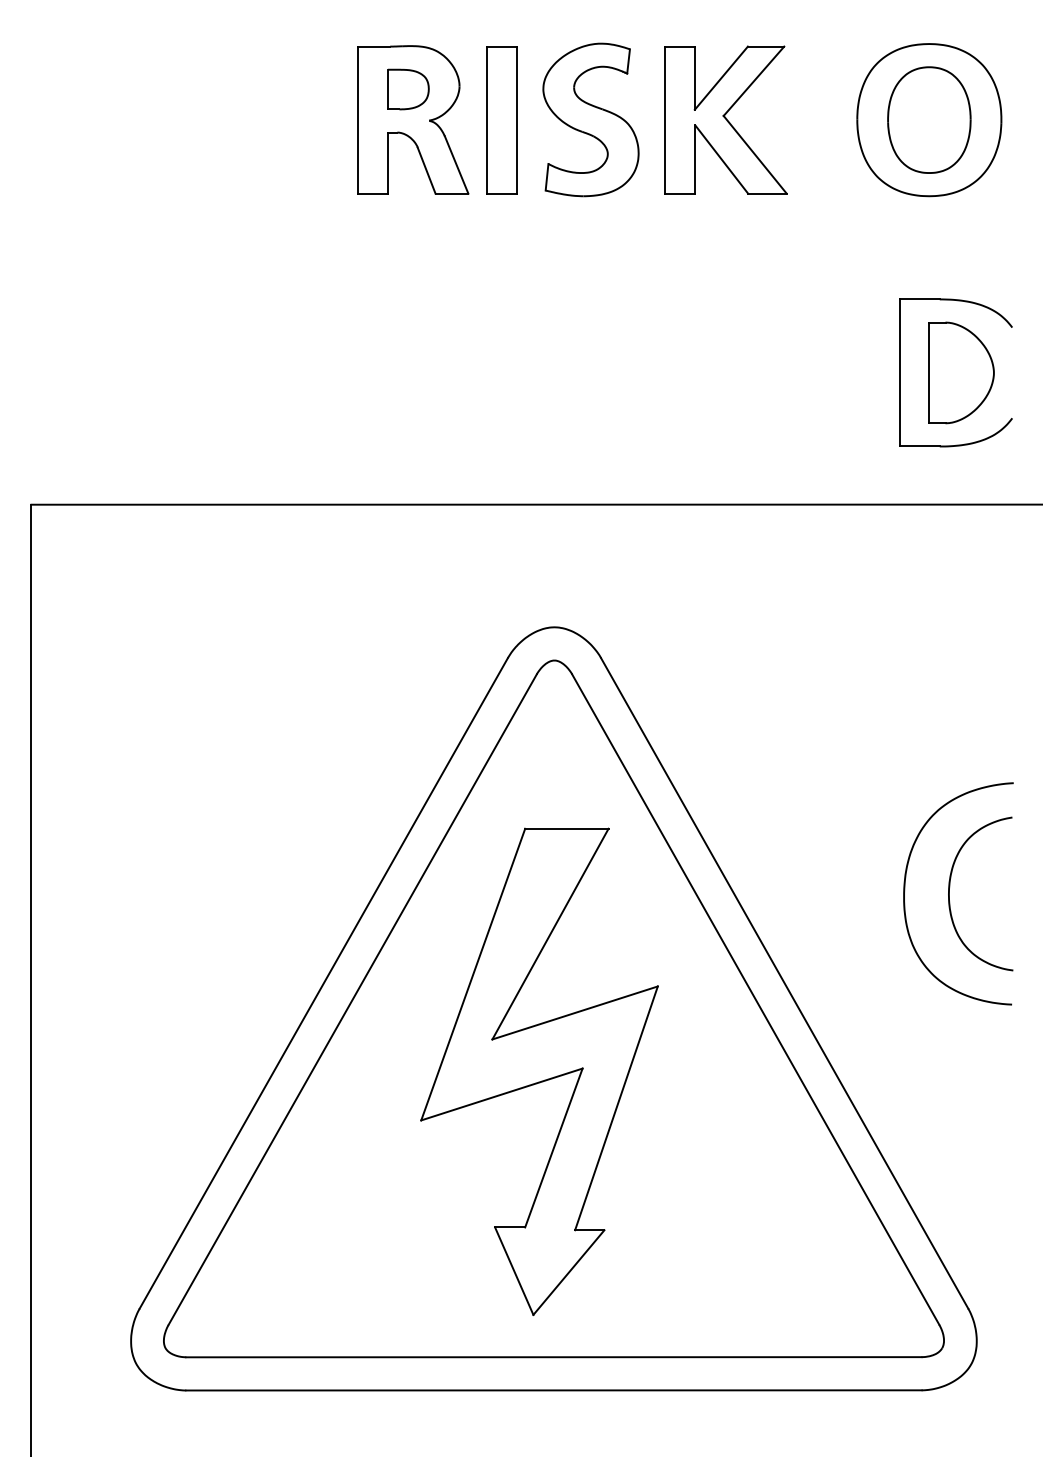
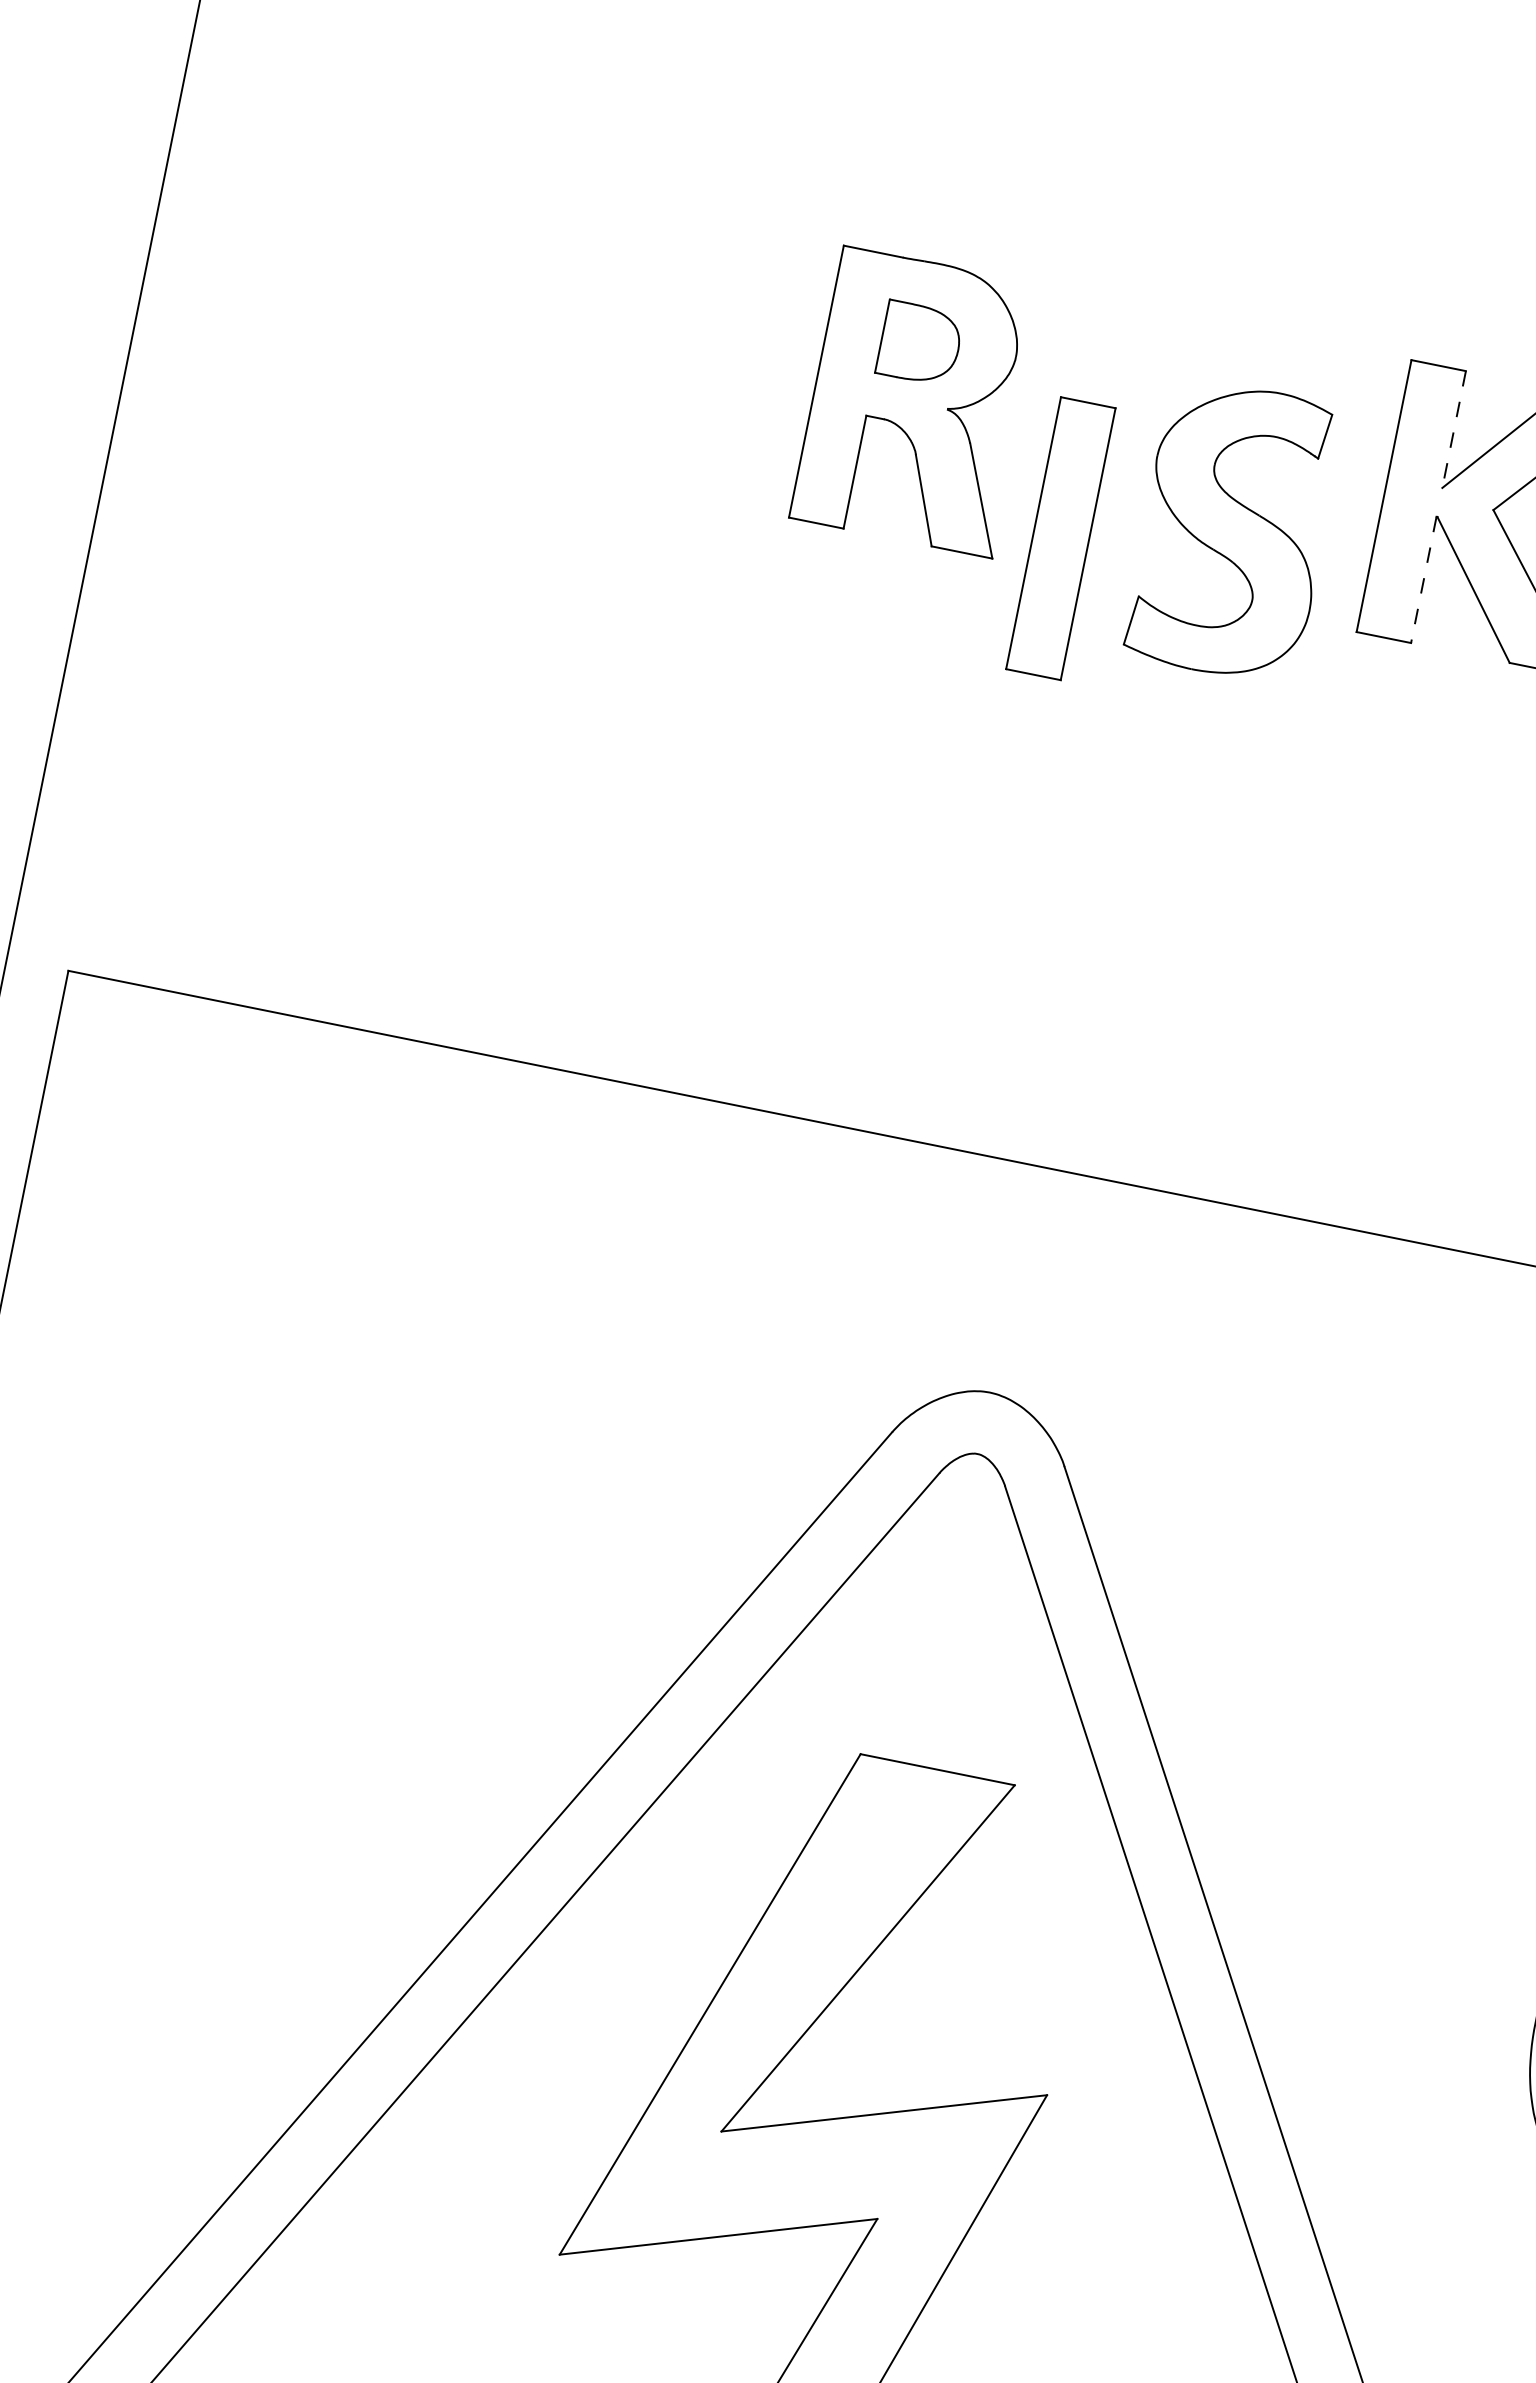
line: (694, 78) -> (1453, 429), solid -> dashed
part: (590, 119) -> (1233, 529), moved
part: (501, 120) -> (1060, 539), moved
line: (694, 160) -> (1422, 581), solid -> dashed

